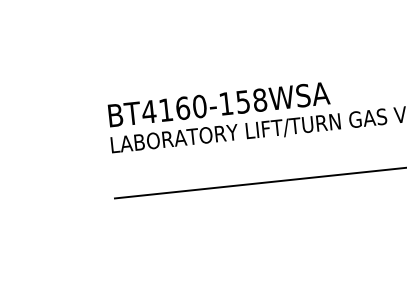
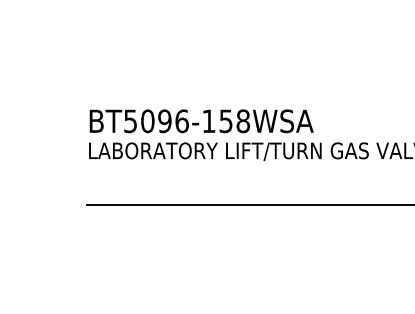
text: (173, 109) -> (155, 121), BT4160-158WSA -> BT5096-158WSA

